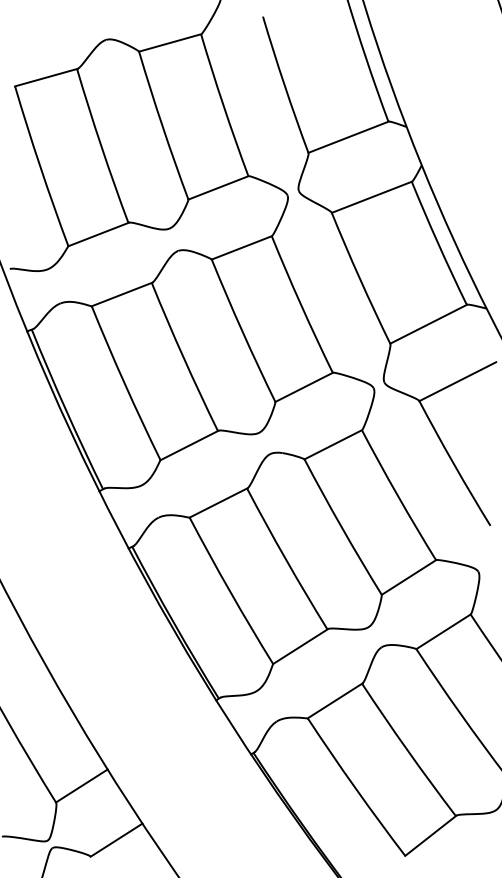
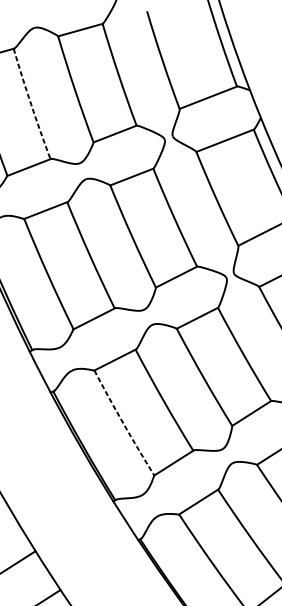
arc: (101, 146) -> (31, 104), solid -> dashed
arc: (230, 591) -> (123, 423), solid -> dashed

